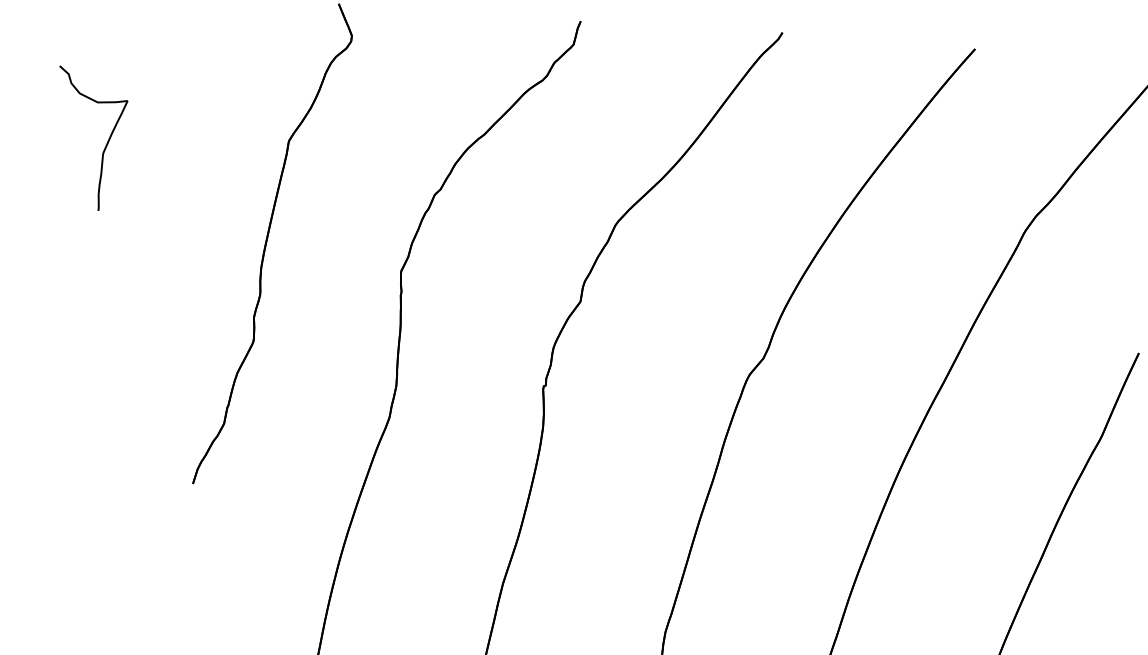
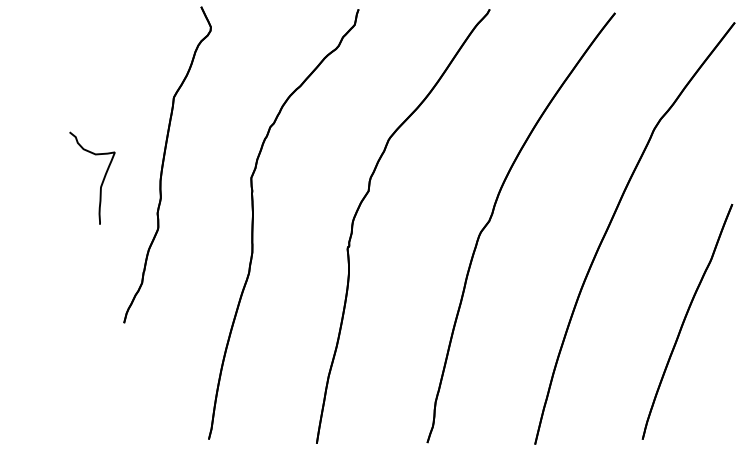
curve: (106, 141) -> (102, 179), moved

